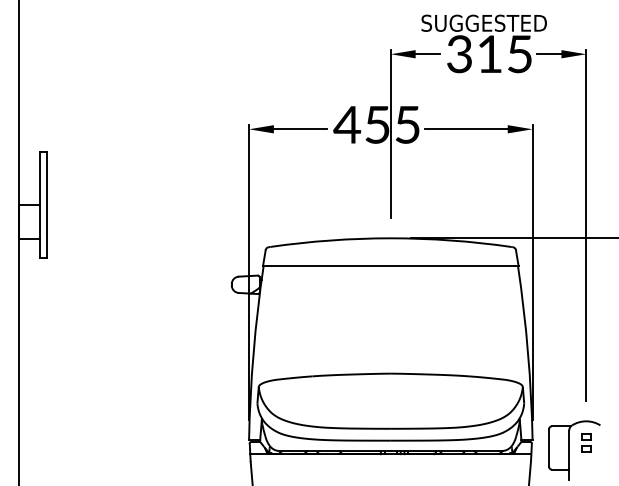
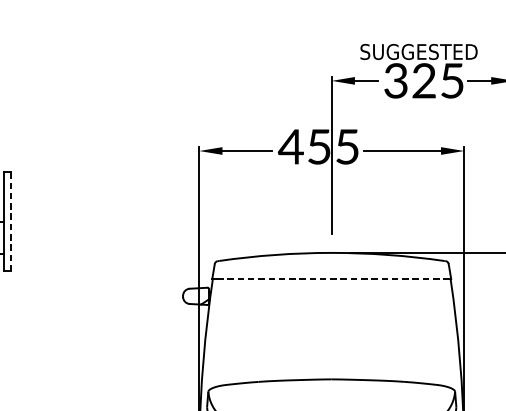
text: (489, 53) -> (423, 80), 315 -> 325
line: (47, 204) -> (10, 221), solid -> dashed
line: (390, 266) -> (331, 279), solid -> dashed

